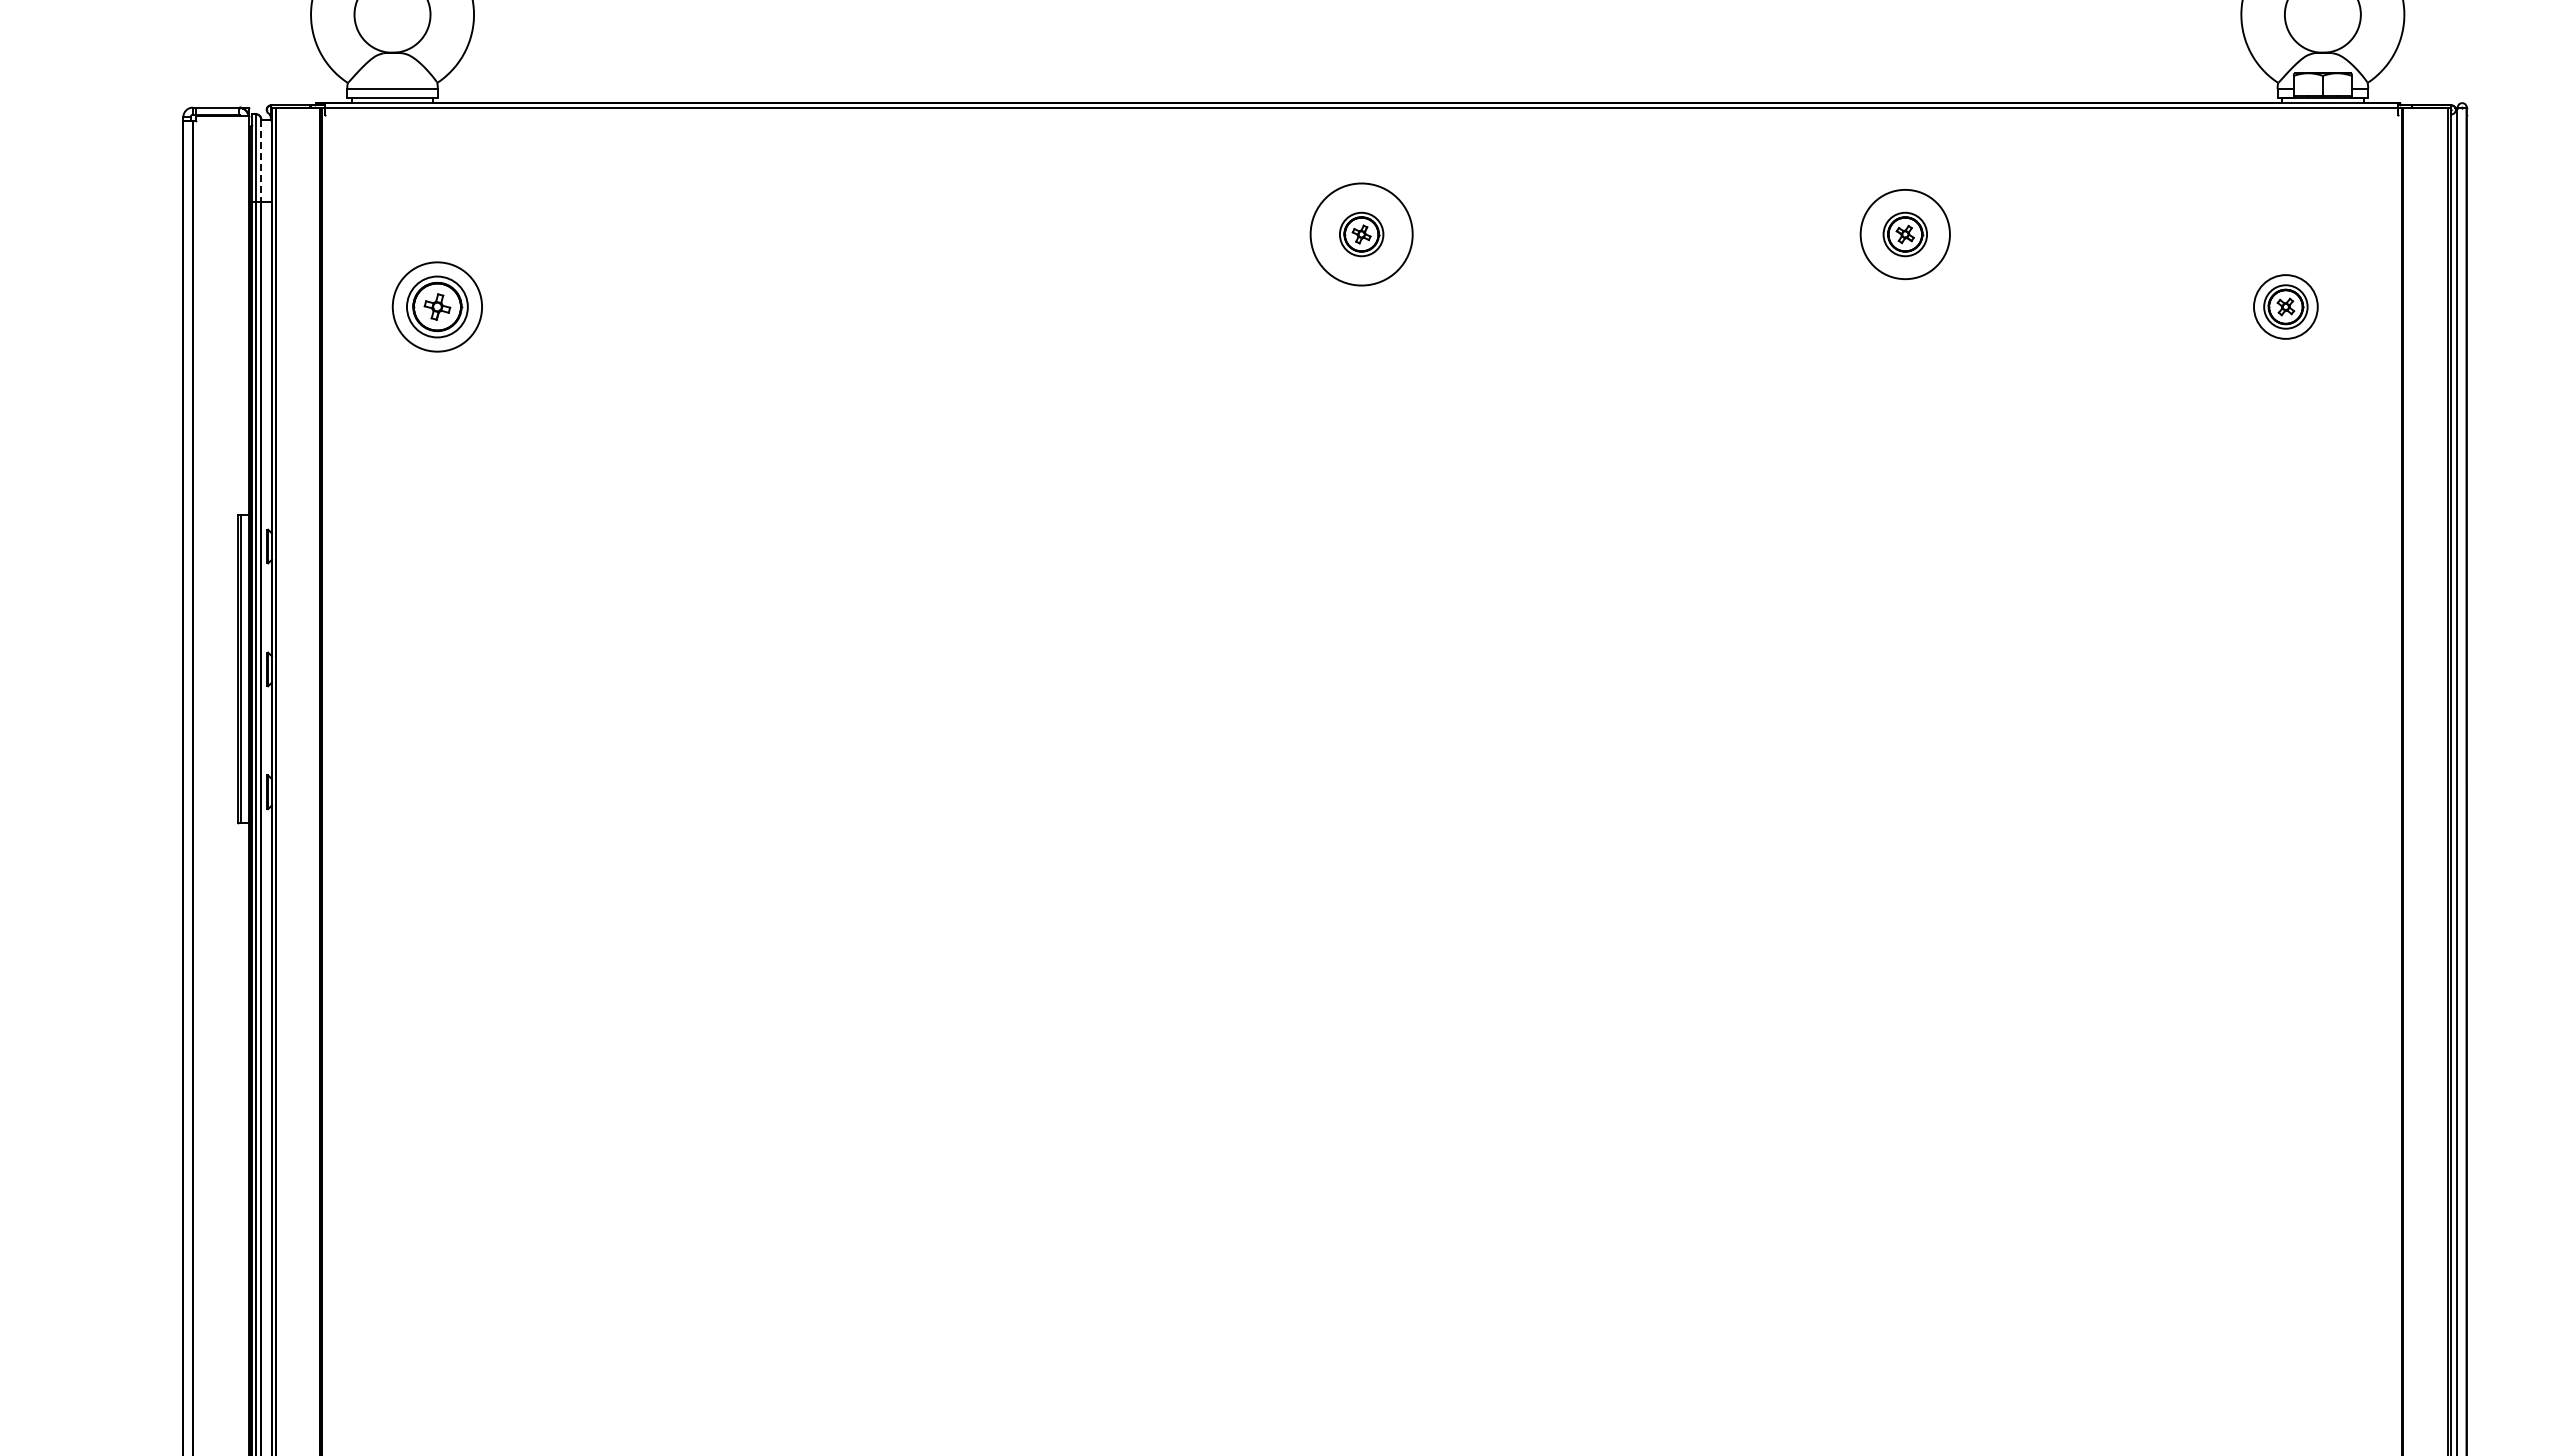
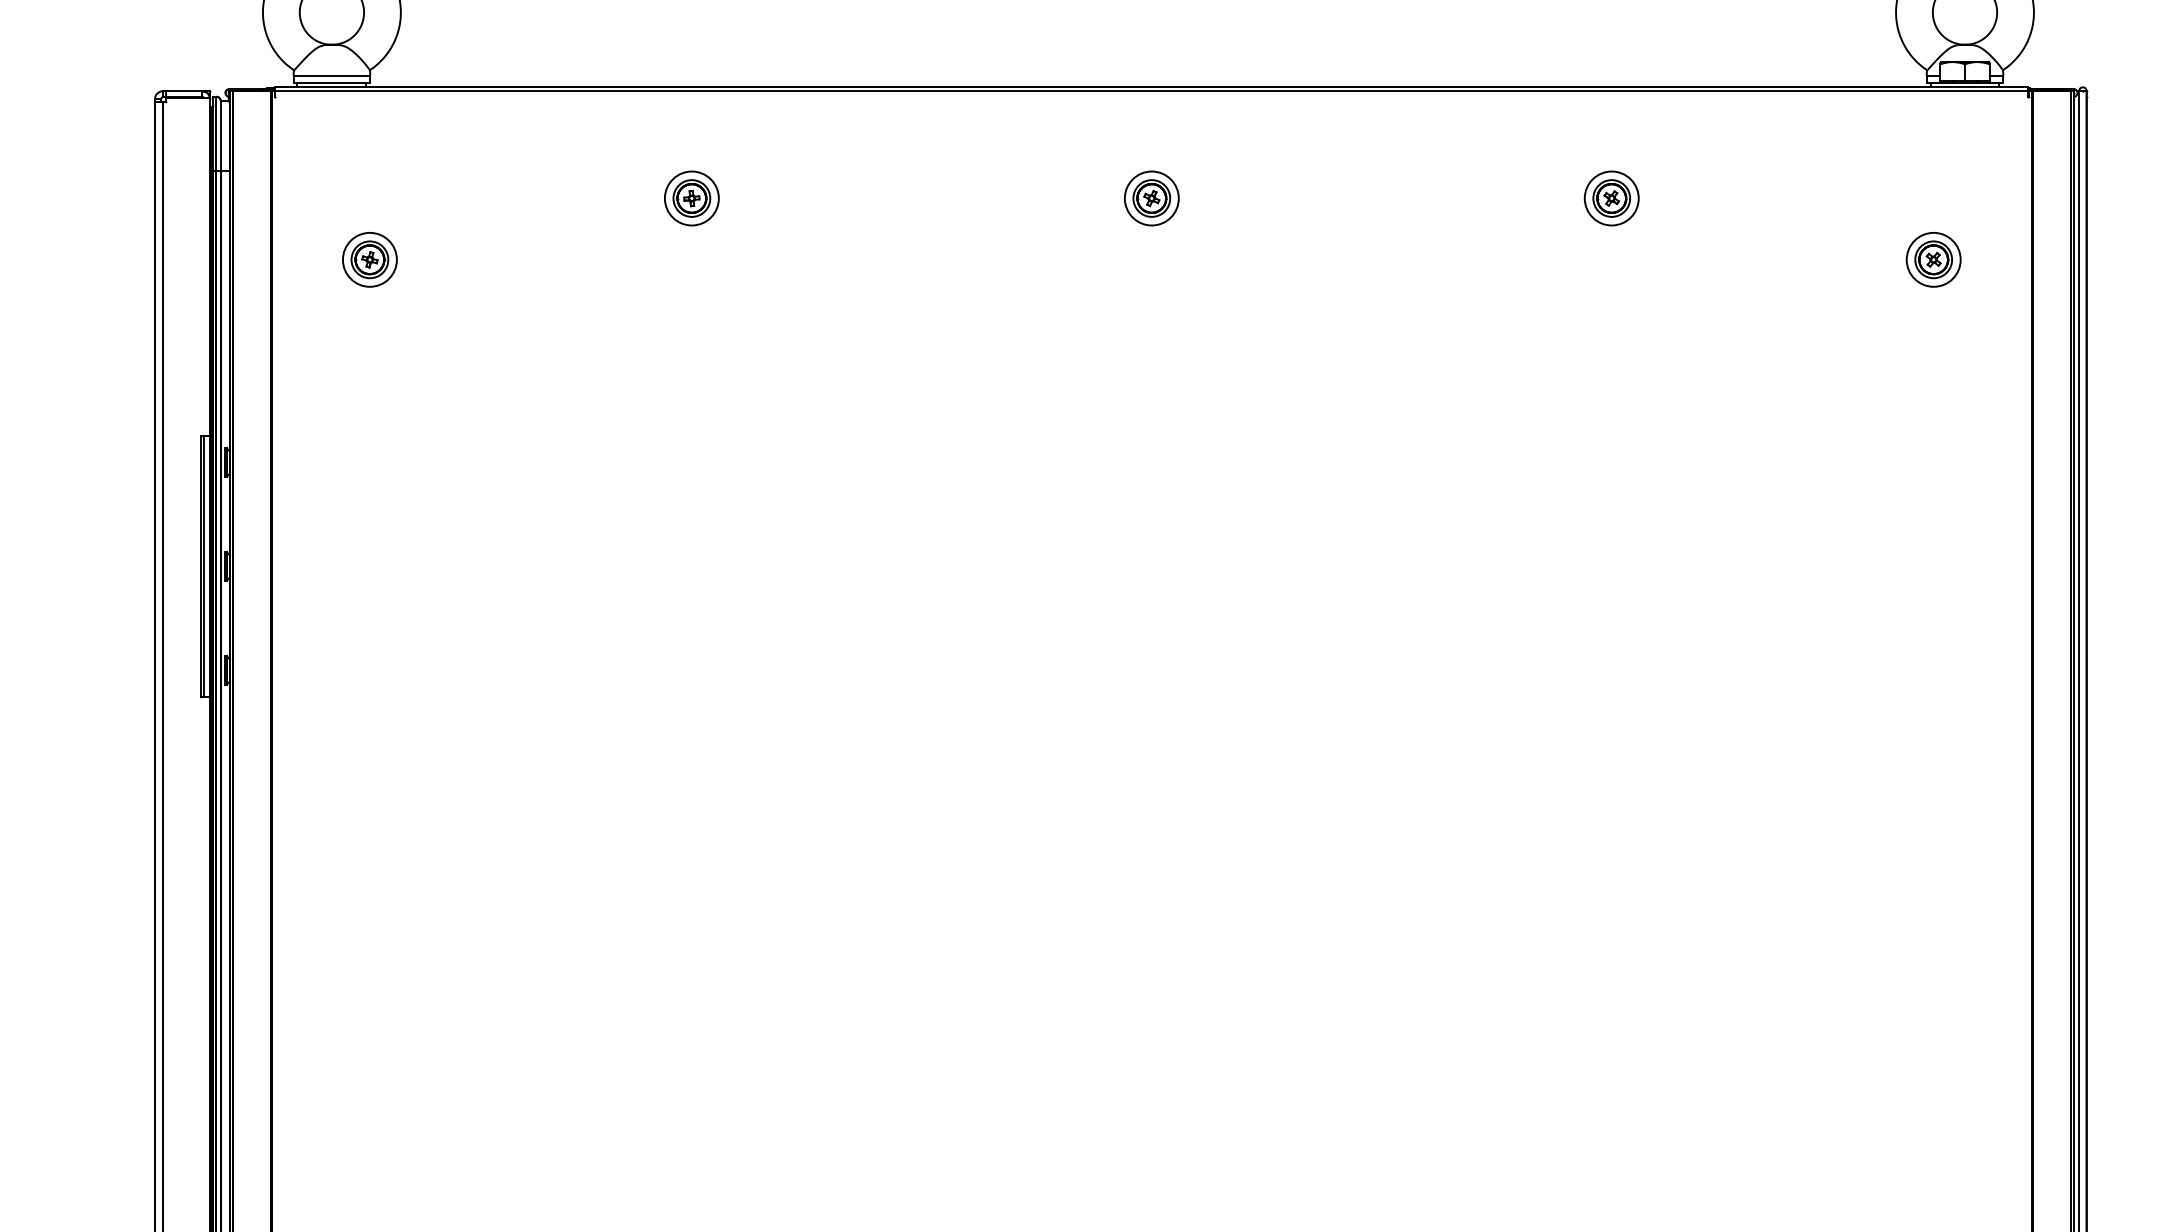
line: (261, 160) -> (221, 135), dashed -> solid
part: (817, 234) -> (691, 198), added
circle: (1361, 234) -> (1151, 198), size x0.62
circle: (1905, 234) -> (1611, 198), size x0.71
part: (437, 306) -> (369, 259), size x0.71

